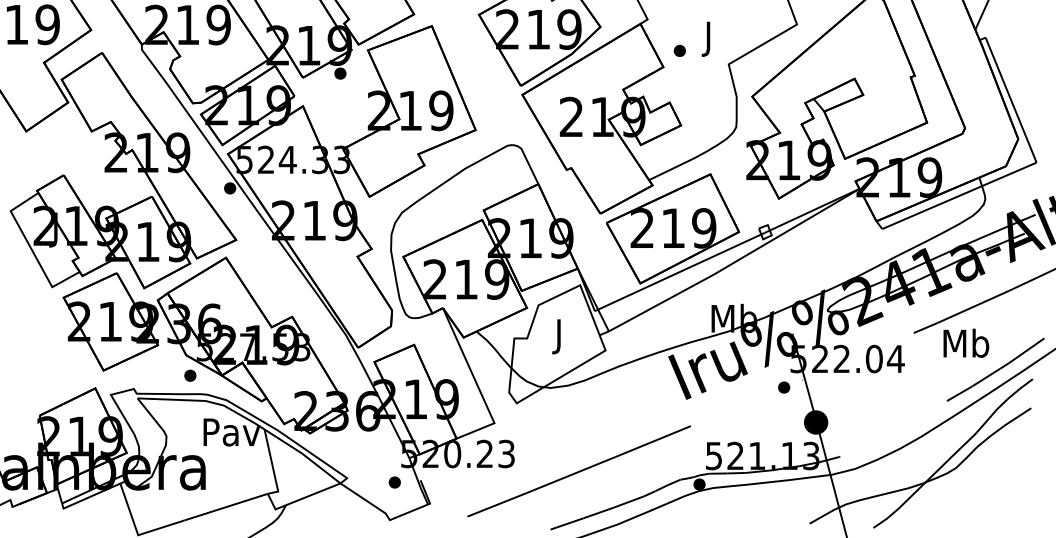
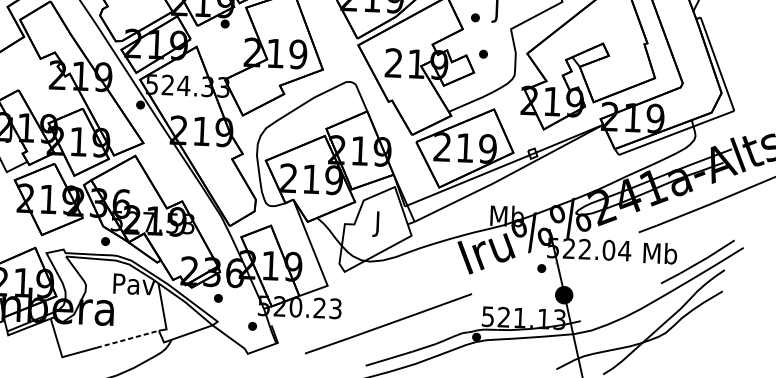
part: (692, 99) -> (483, 53), added
text: (966, 342) -> (660, 252), moved
part: (346, 446) -> (218, 298), added
line: (226, 507) -> (128, 339), solid -> dashed

